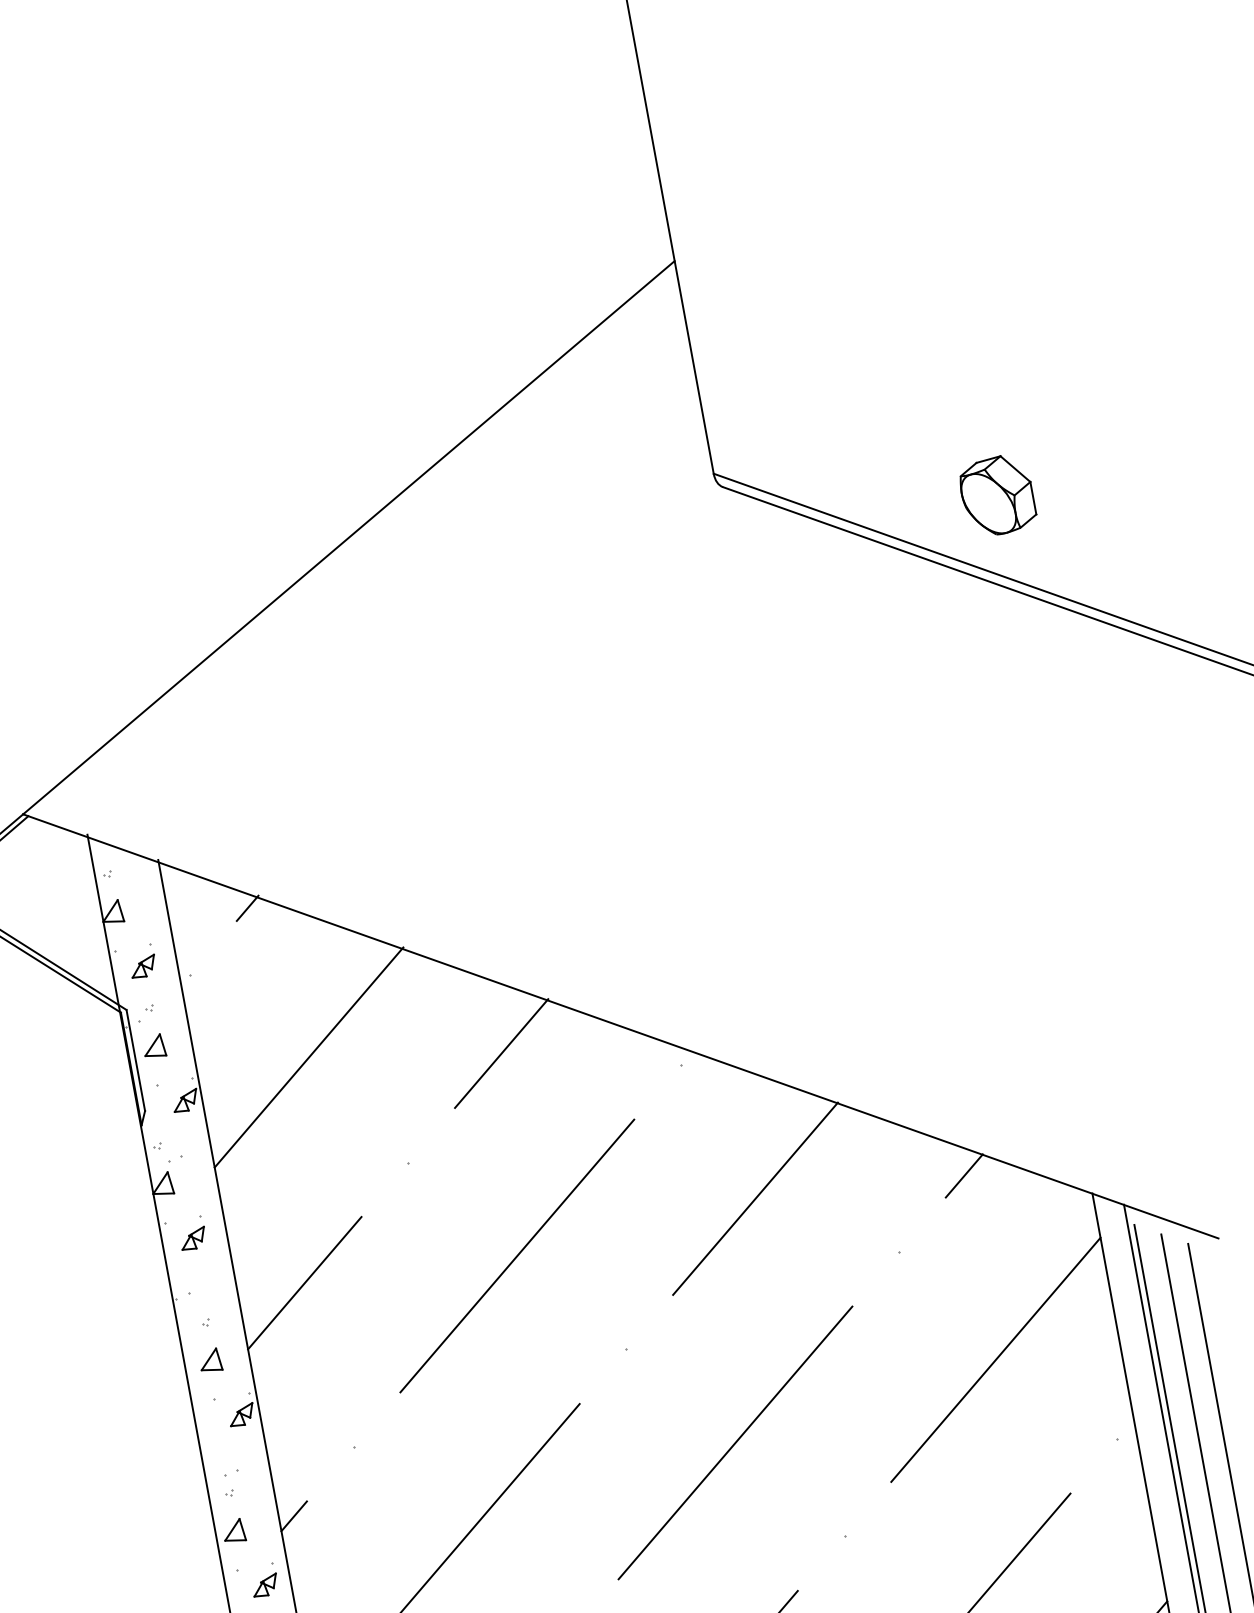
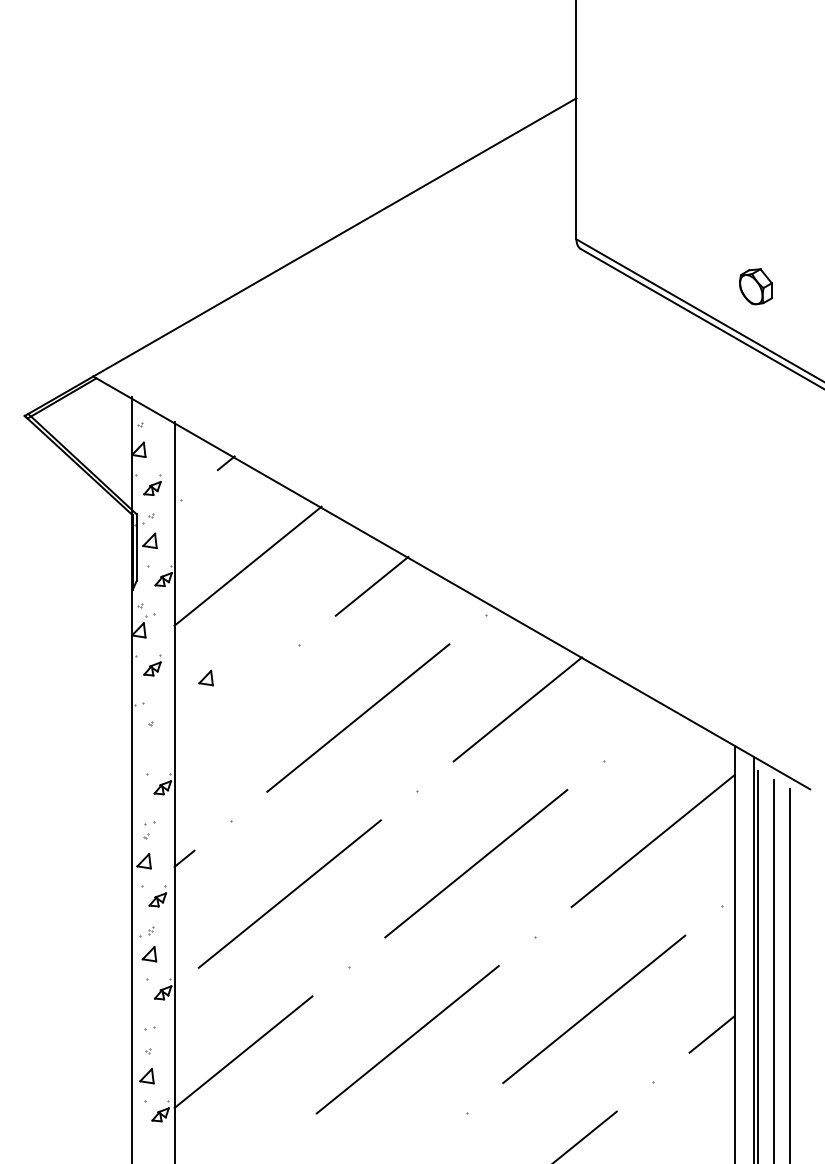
part: (996, 495) -> (755, 286), size x0.7
line: (964, 1176) -> (654, 719), removed
line: (304, 1283) -> (218, 710), removed
part: (209, 1361) -> (205, 678), moved

